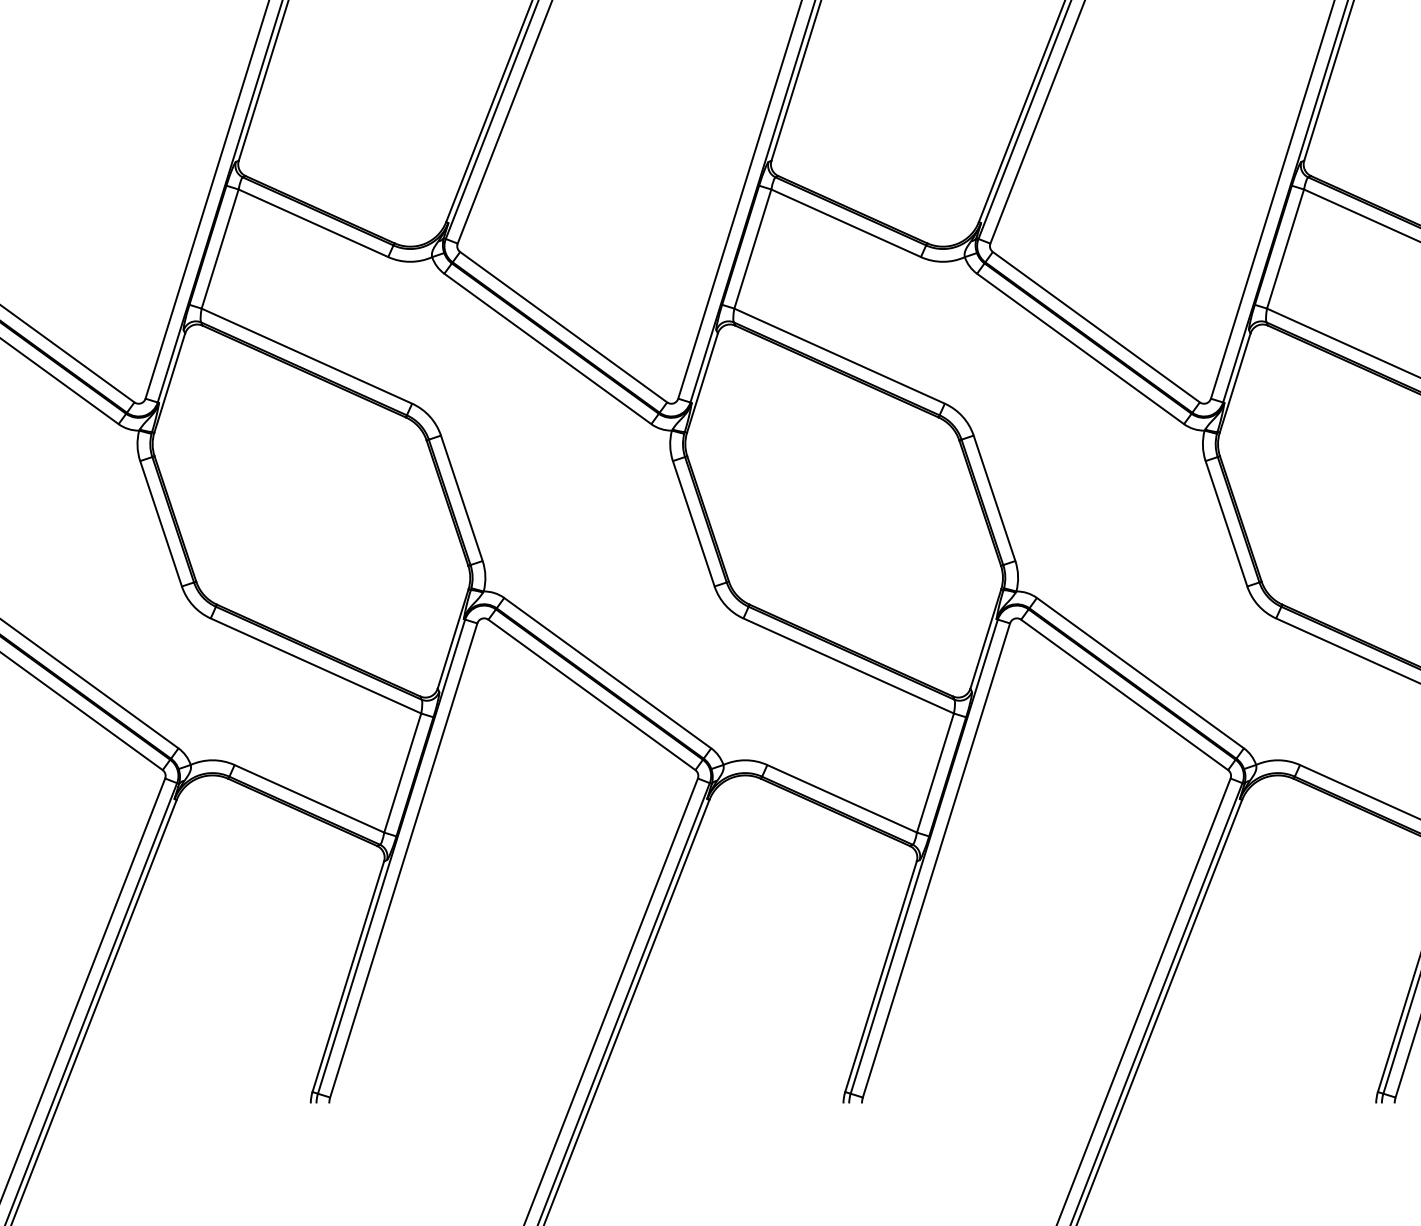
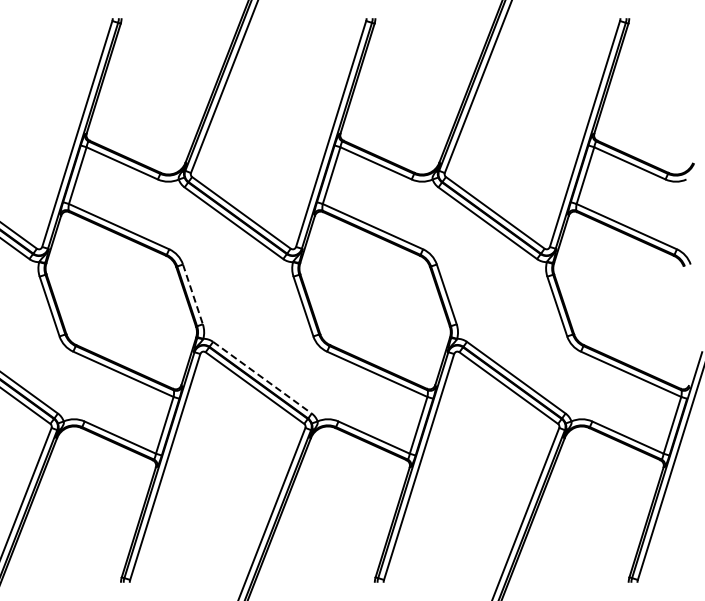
line: (462, 498) -> (193, 294), solid -> dashed
line: (607, 672) -> (262, 377), solid -> dashed

